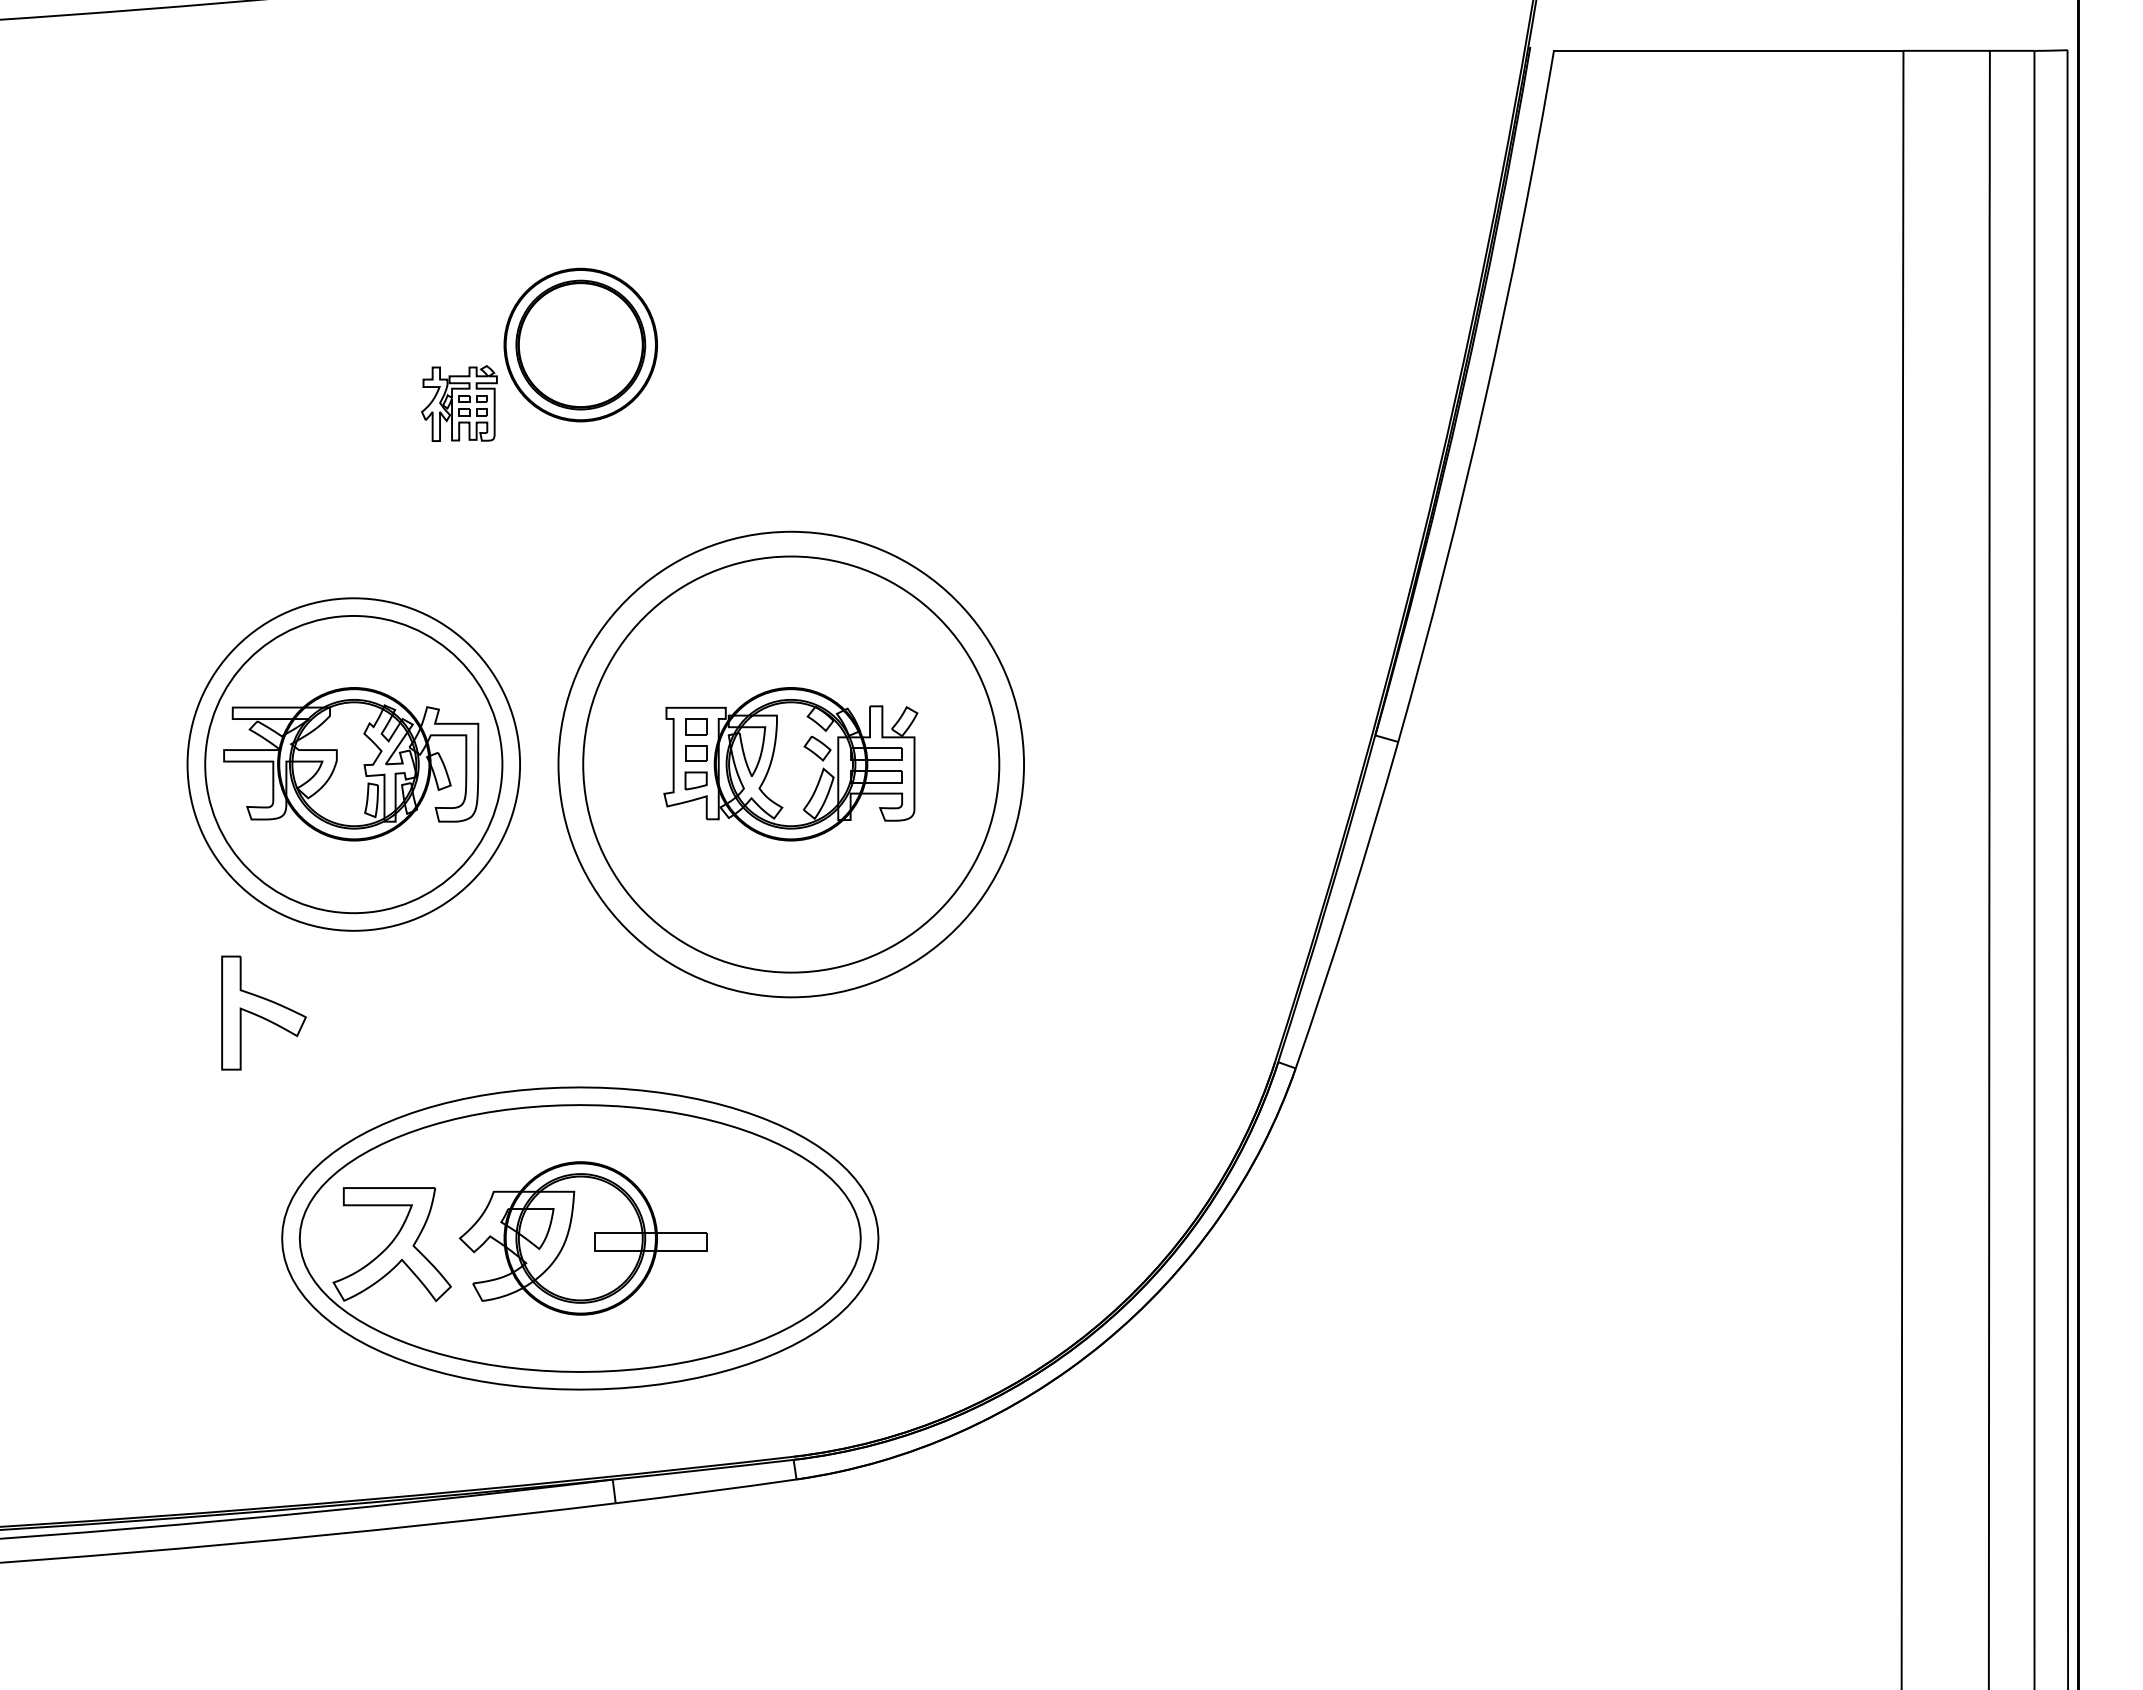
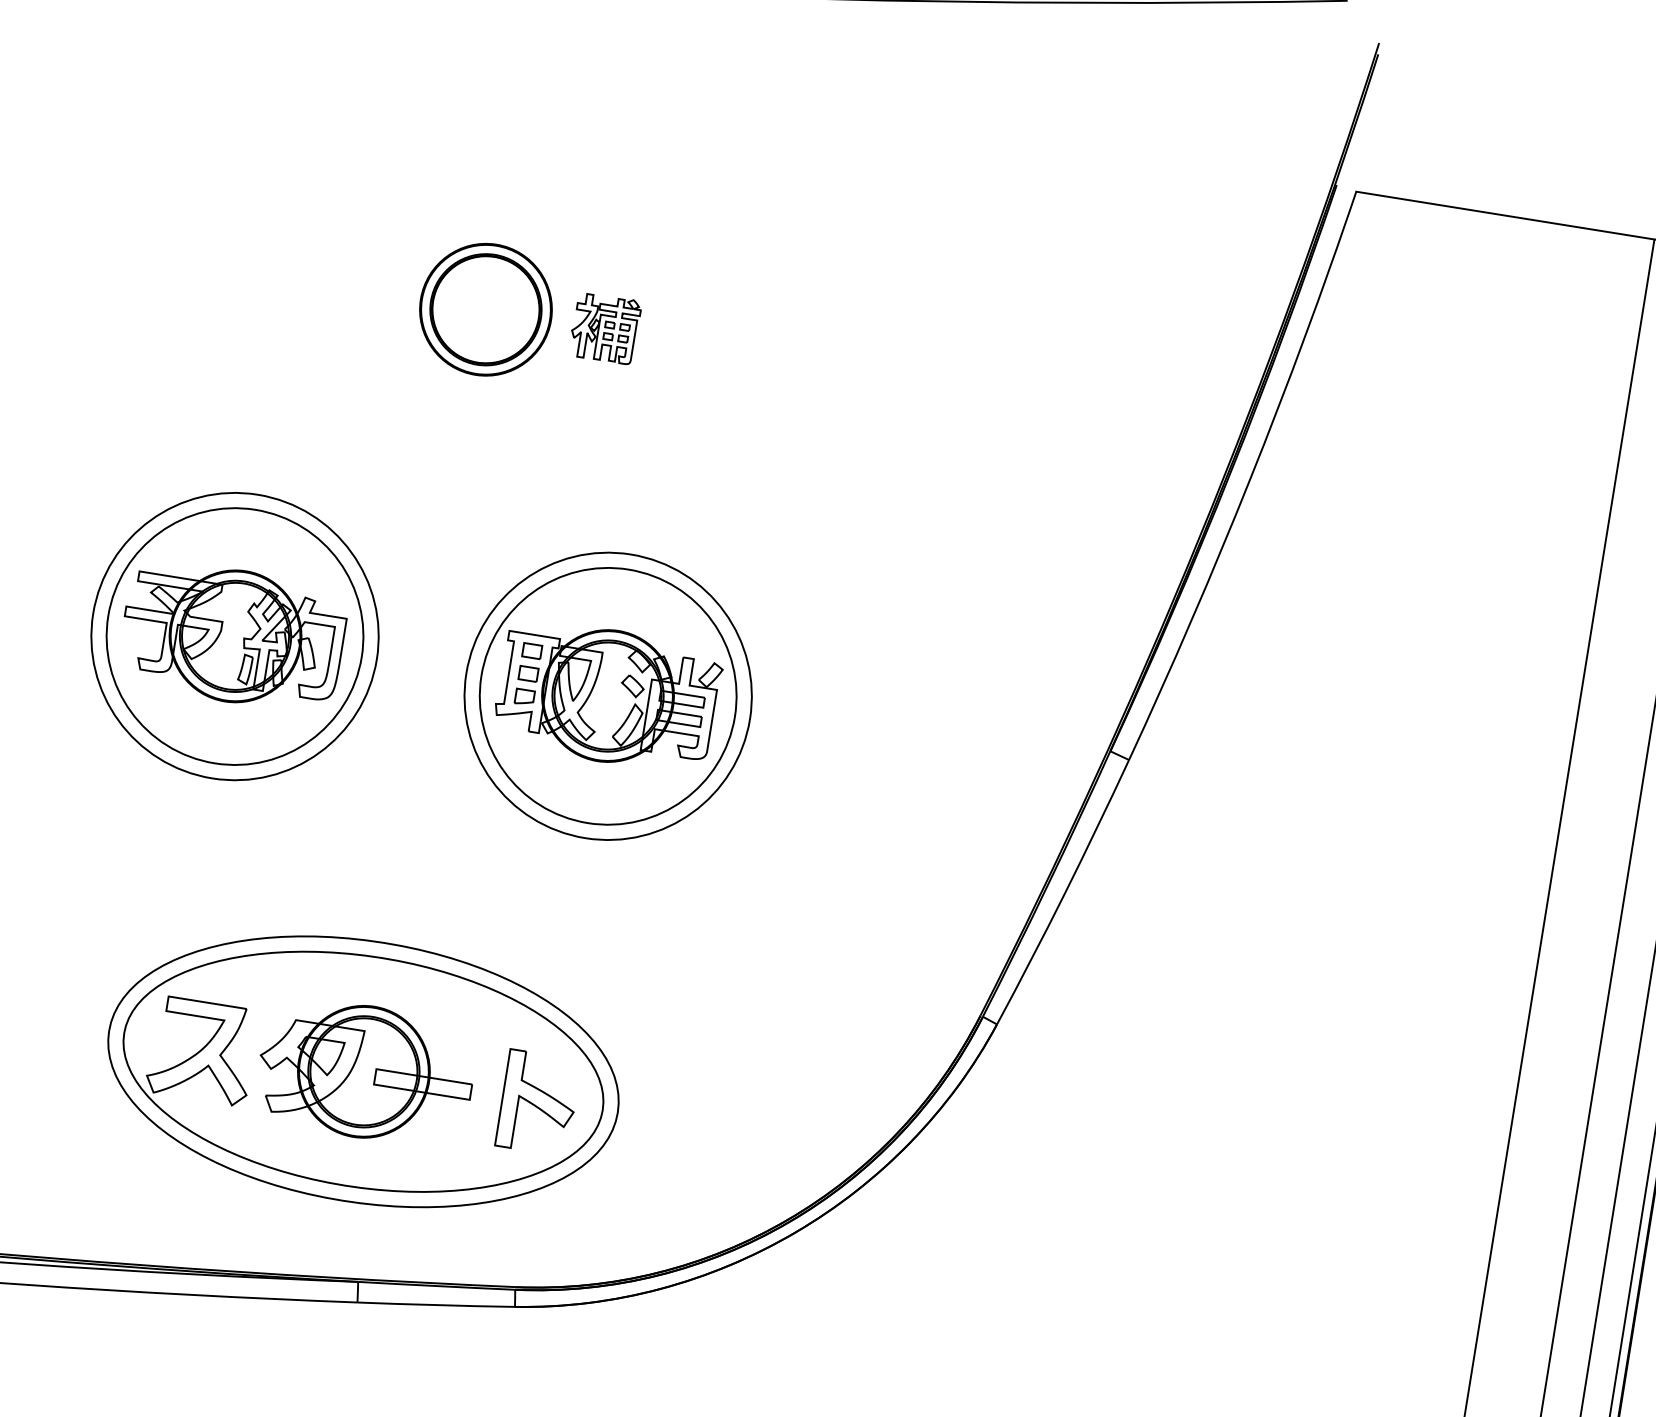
part: (459, 403) -> (605, 328), moved
circle: (790, 764) -> (607, 696), size x0.71
circle: (791, 764) -> (608, 696), size x0.71
part: (263, 1012) -> (538, 1102), moved

